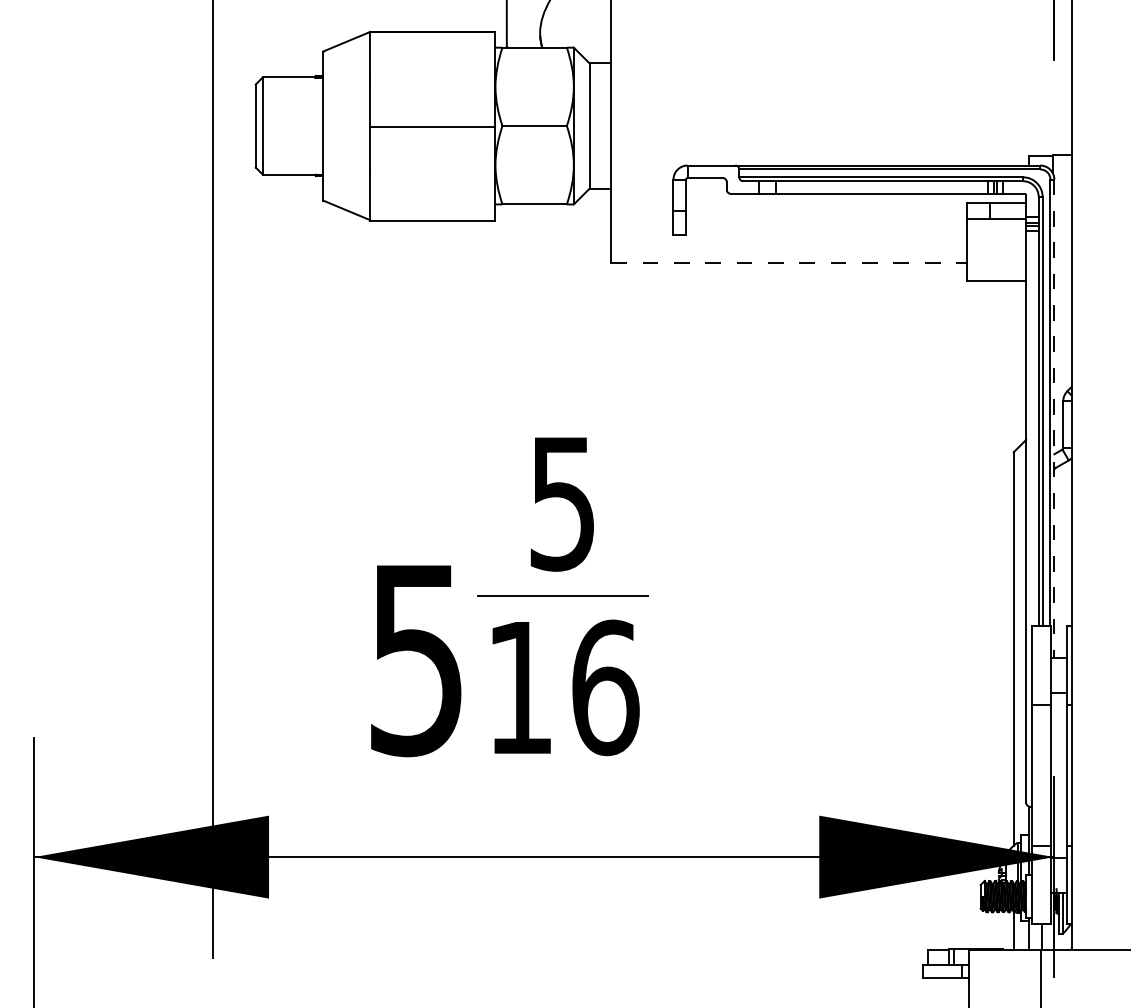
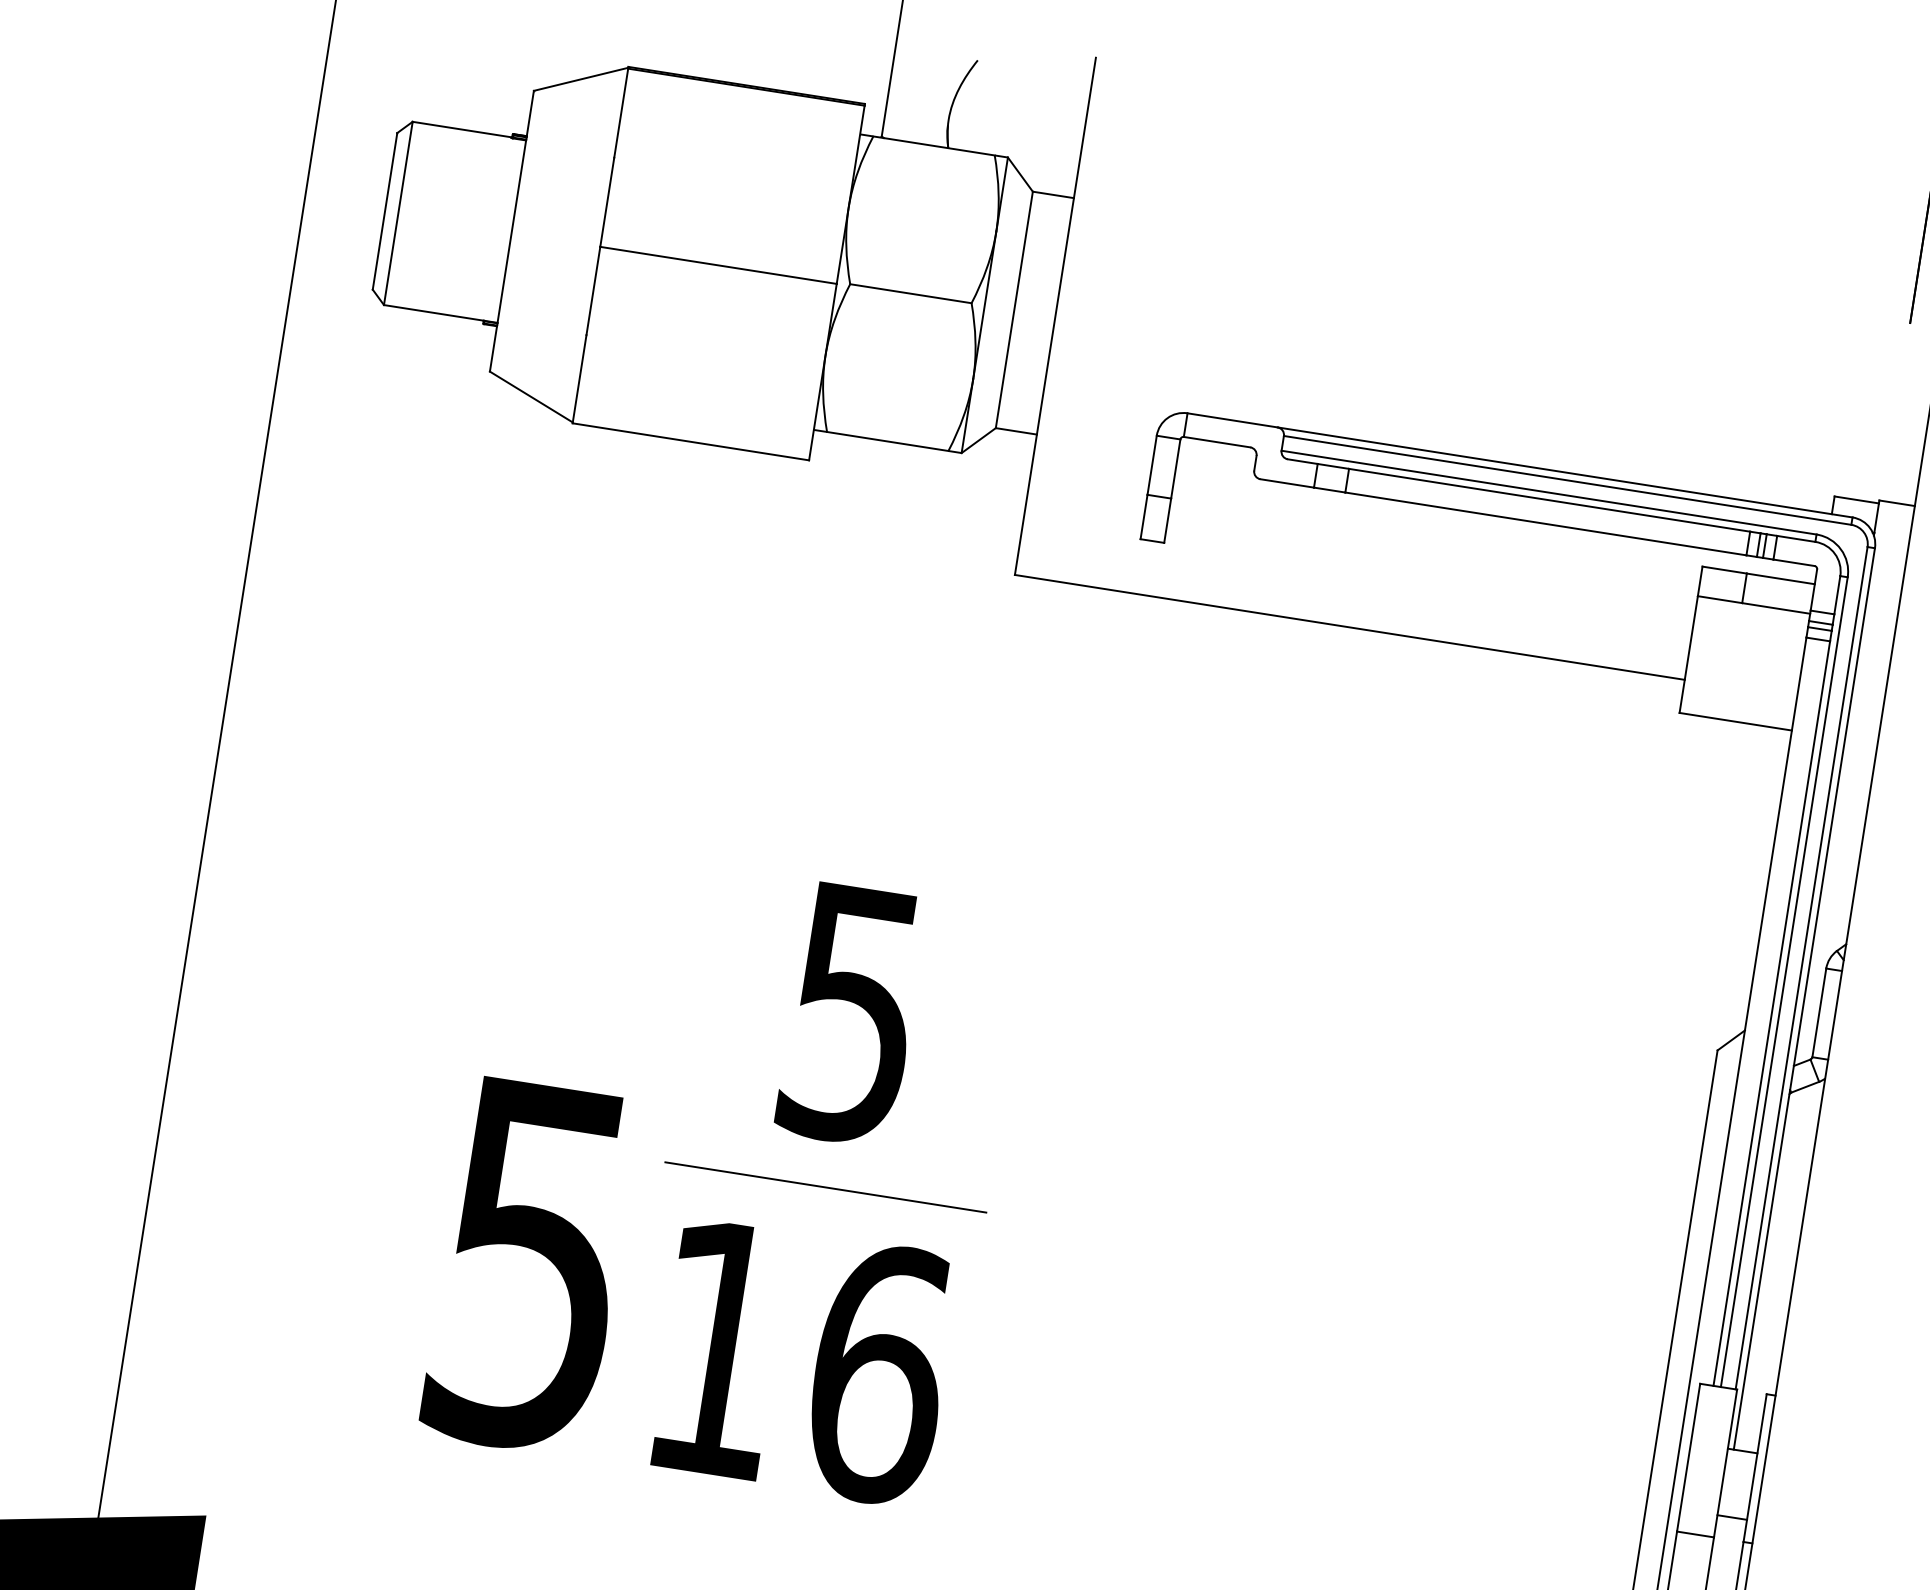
line: (788, 263) -> (1348, 627), dashed -> solid
line: (1054, 419) -> (1804, 1000), dashed -> solid

